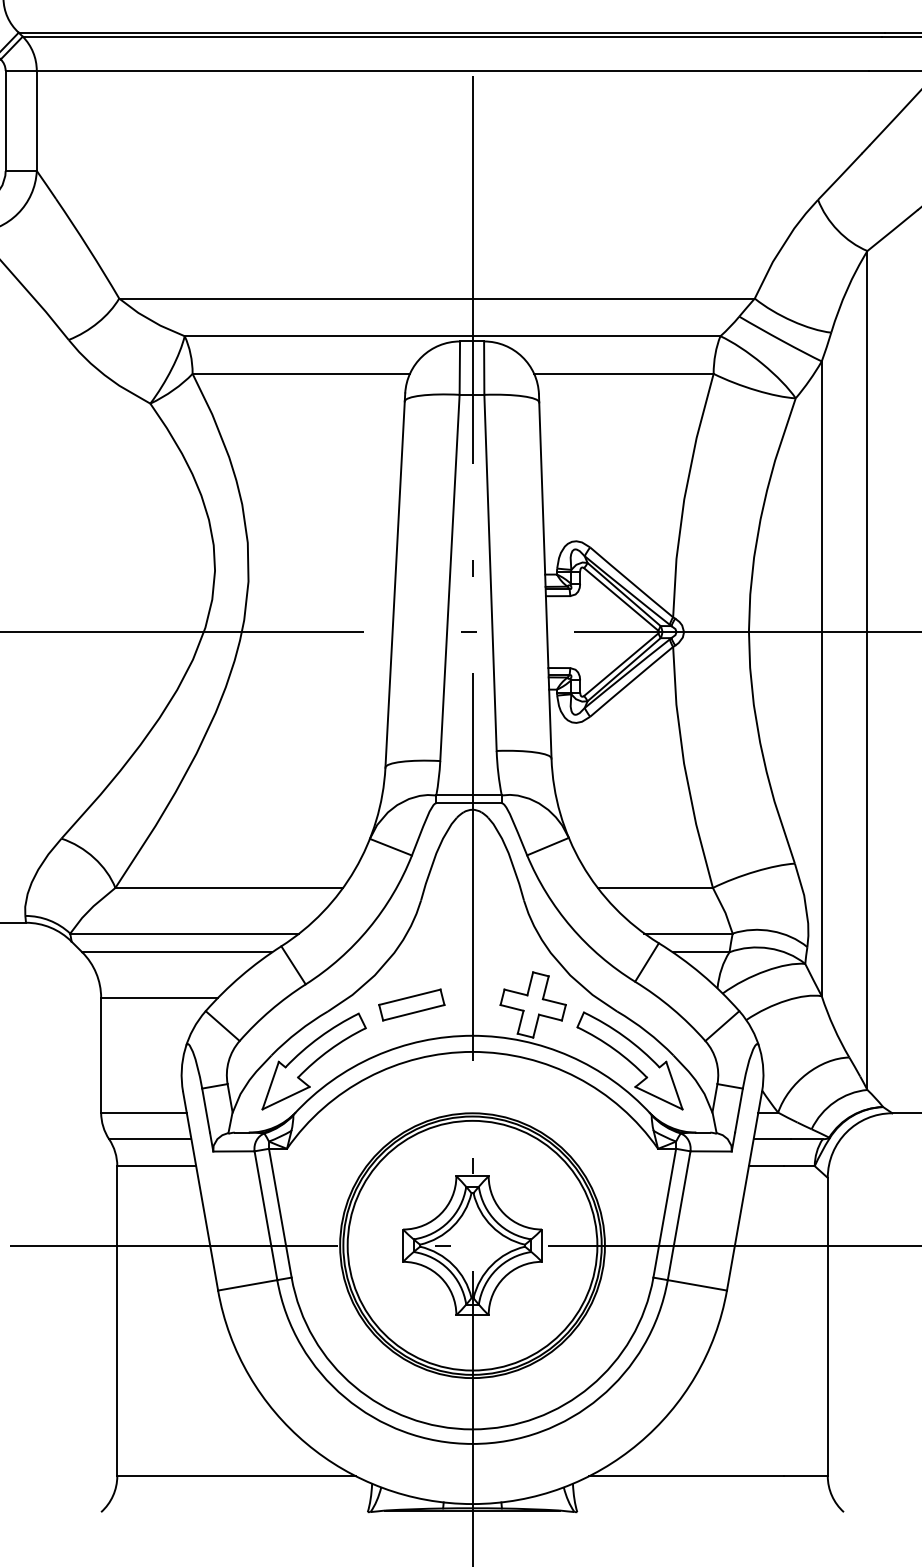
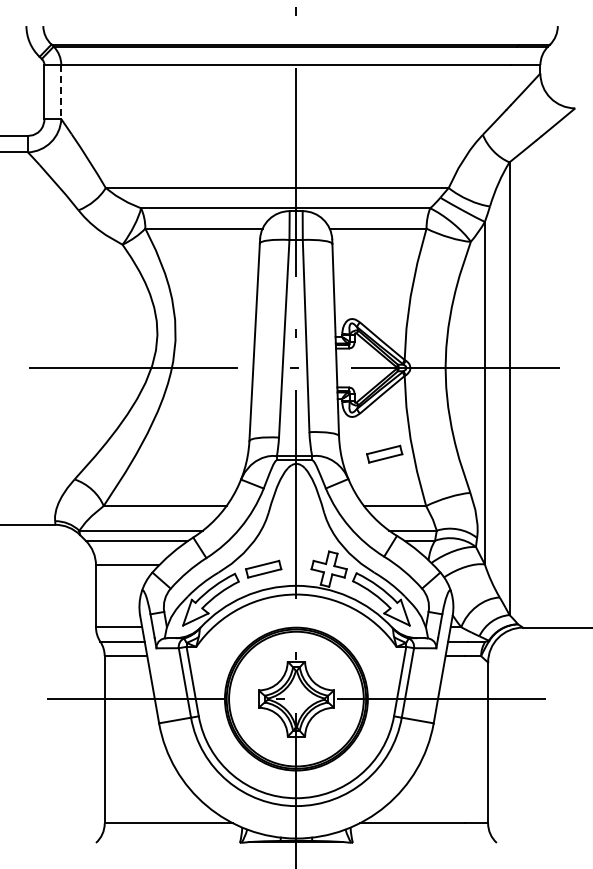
line: (37, 121) -> (61, 92), solid -> dashed
part: (635, 790) -> (384, 453), added

